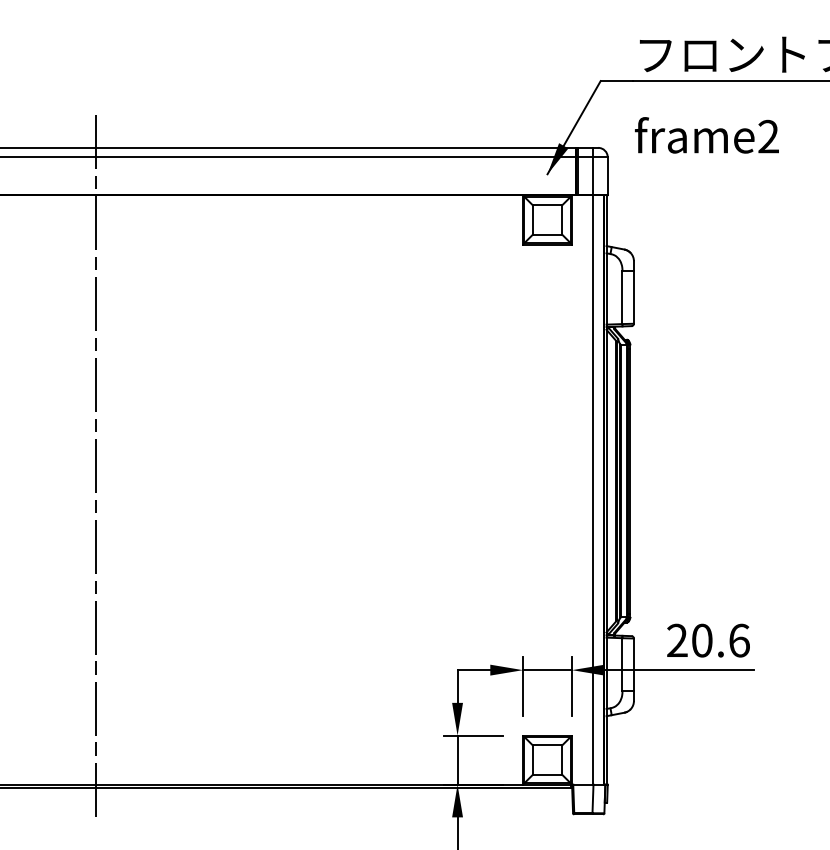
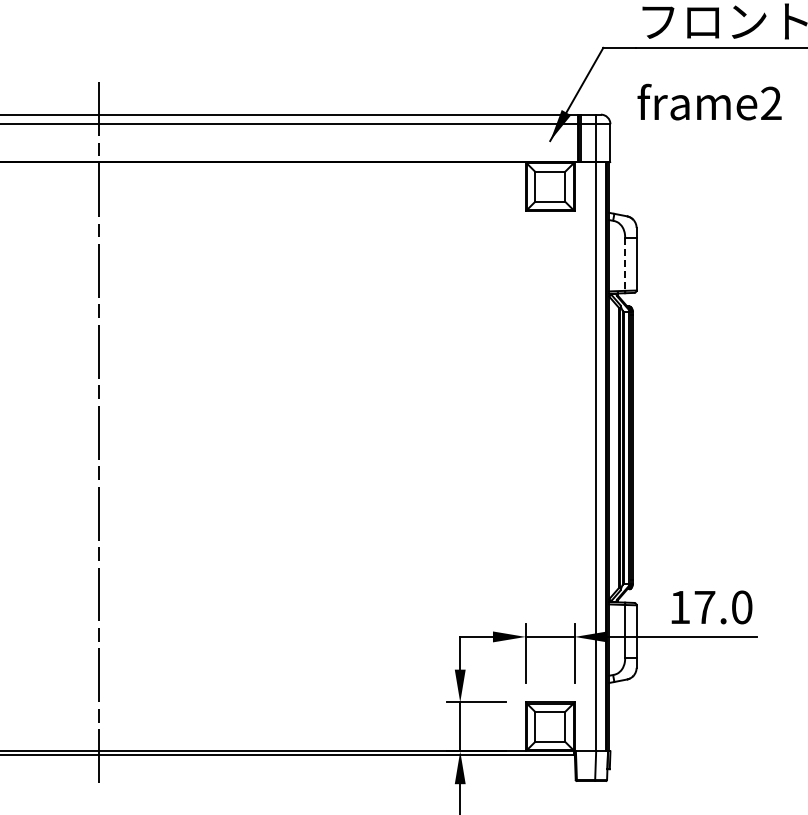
line: (622, 297) -> (625, 264), solid -> dashed
text: (708, 640) -> (711, 607), 20.6 -> 17.0

